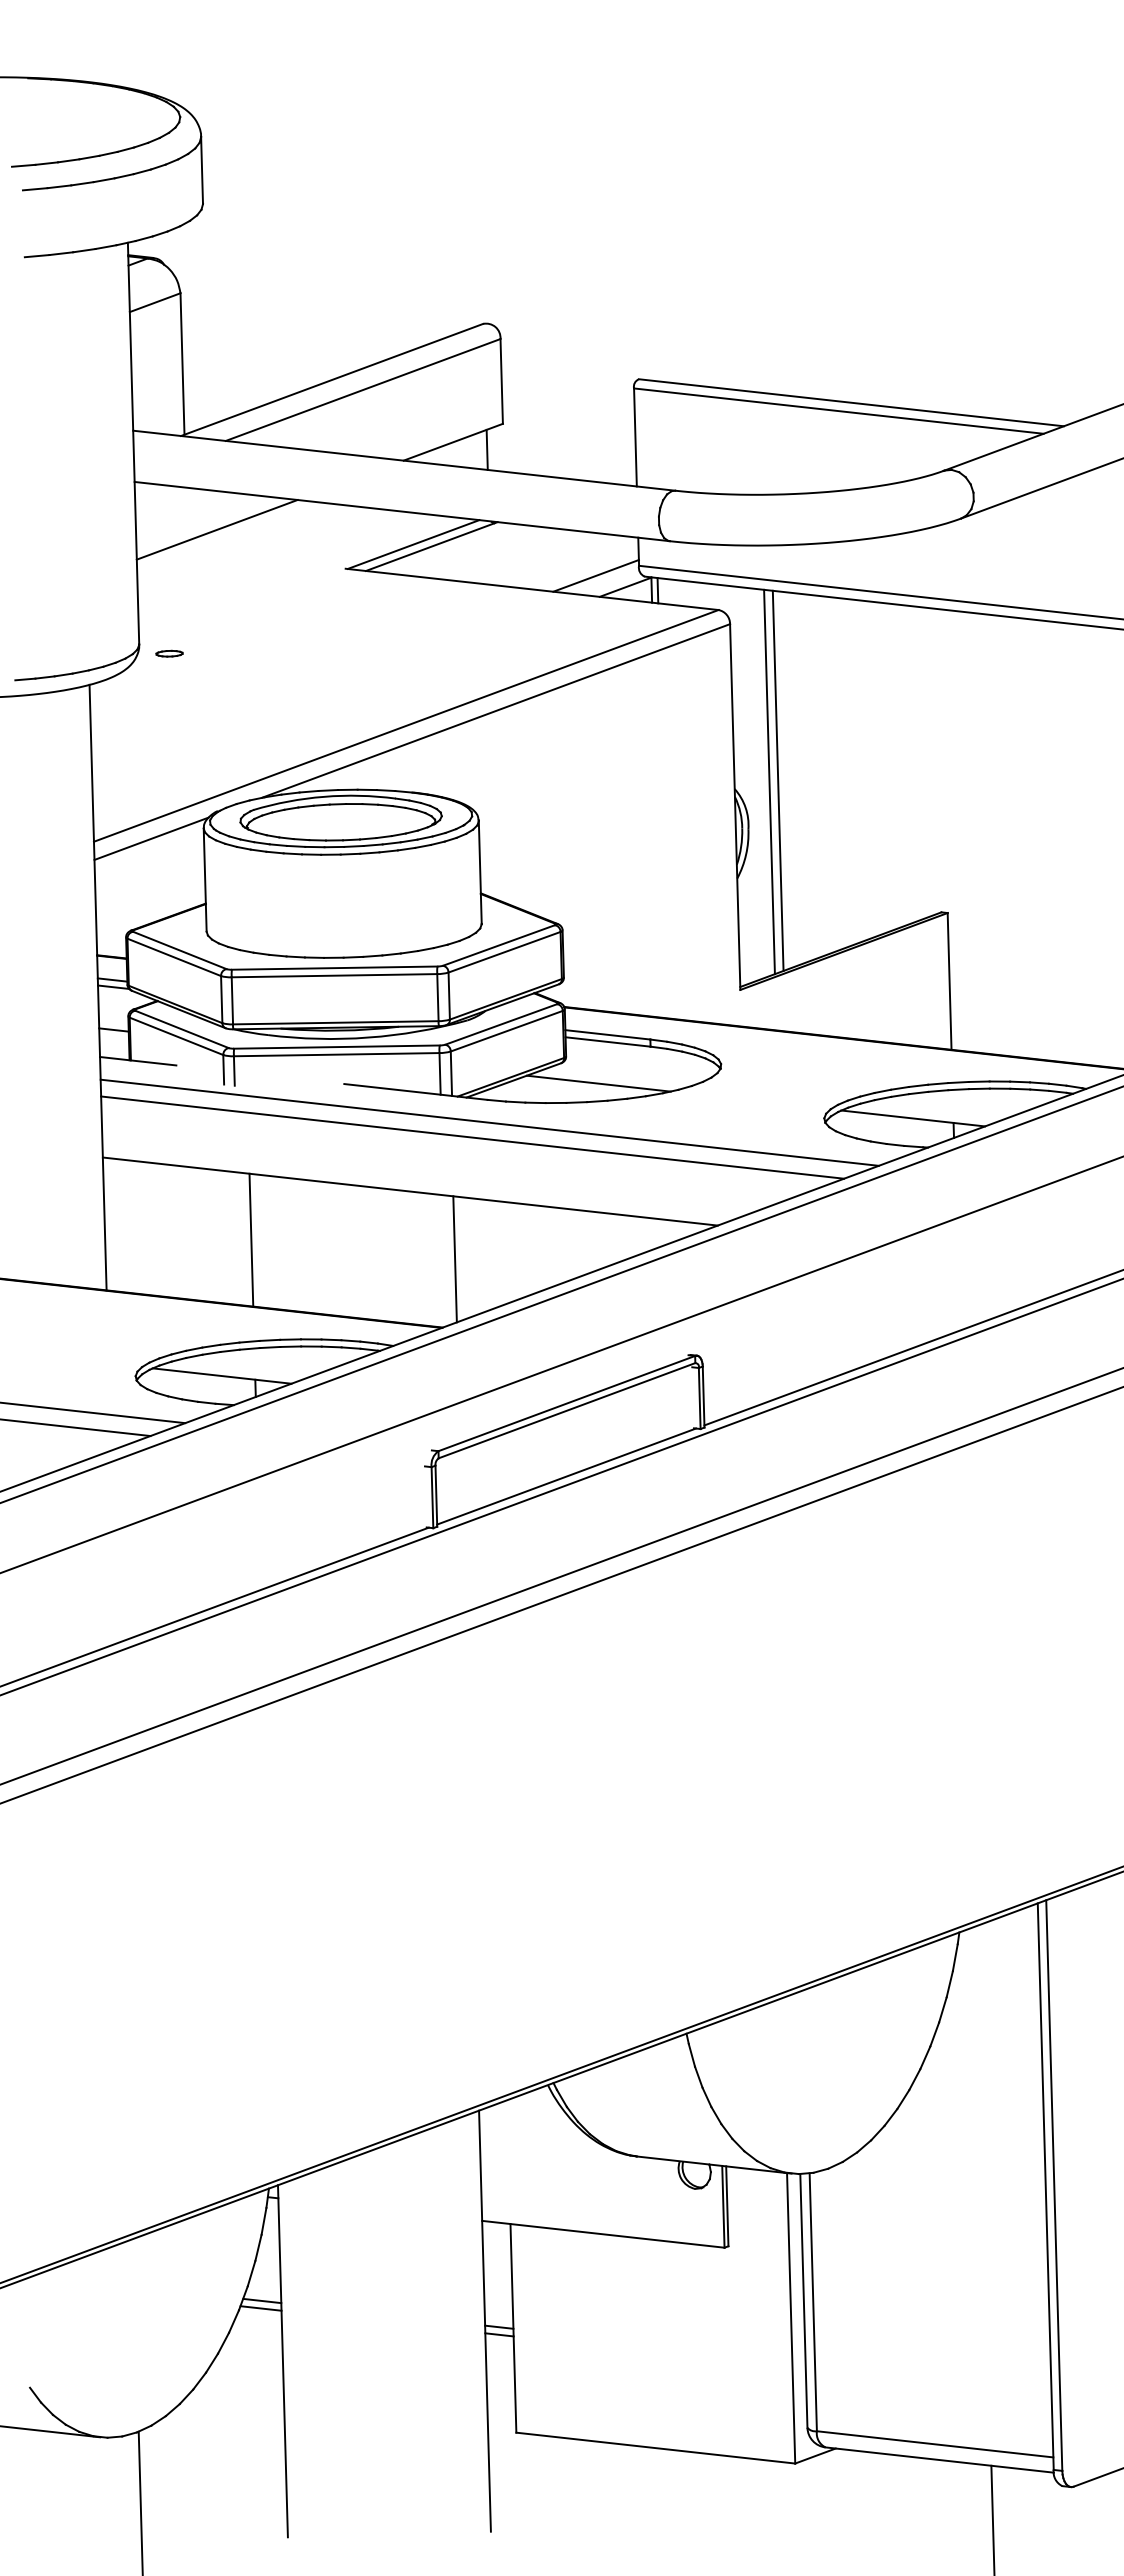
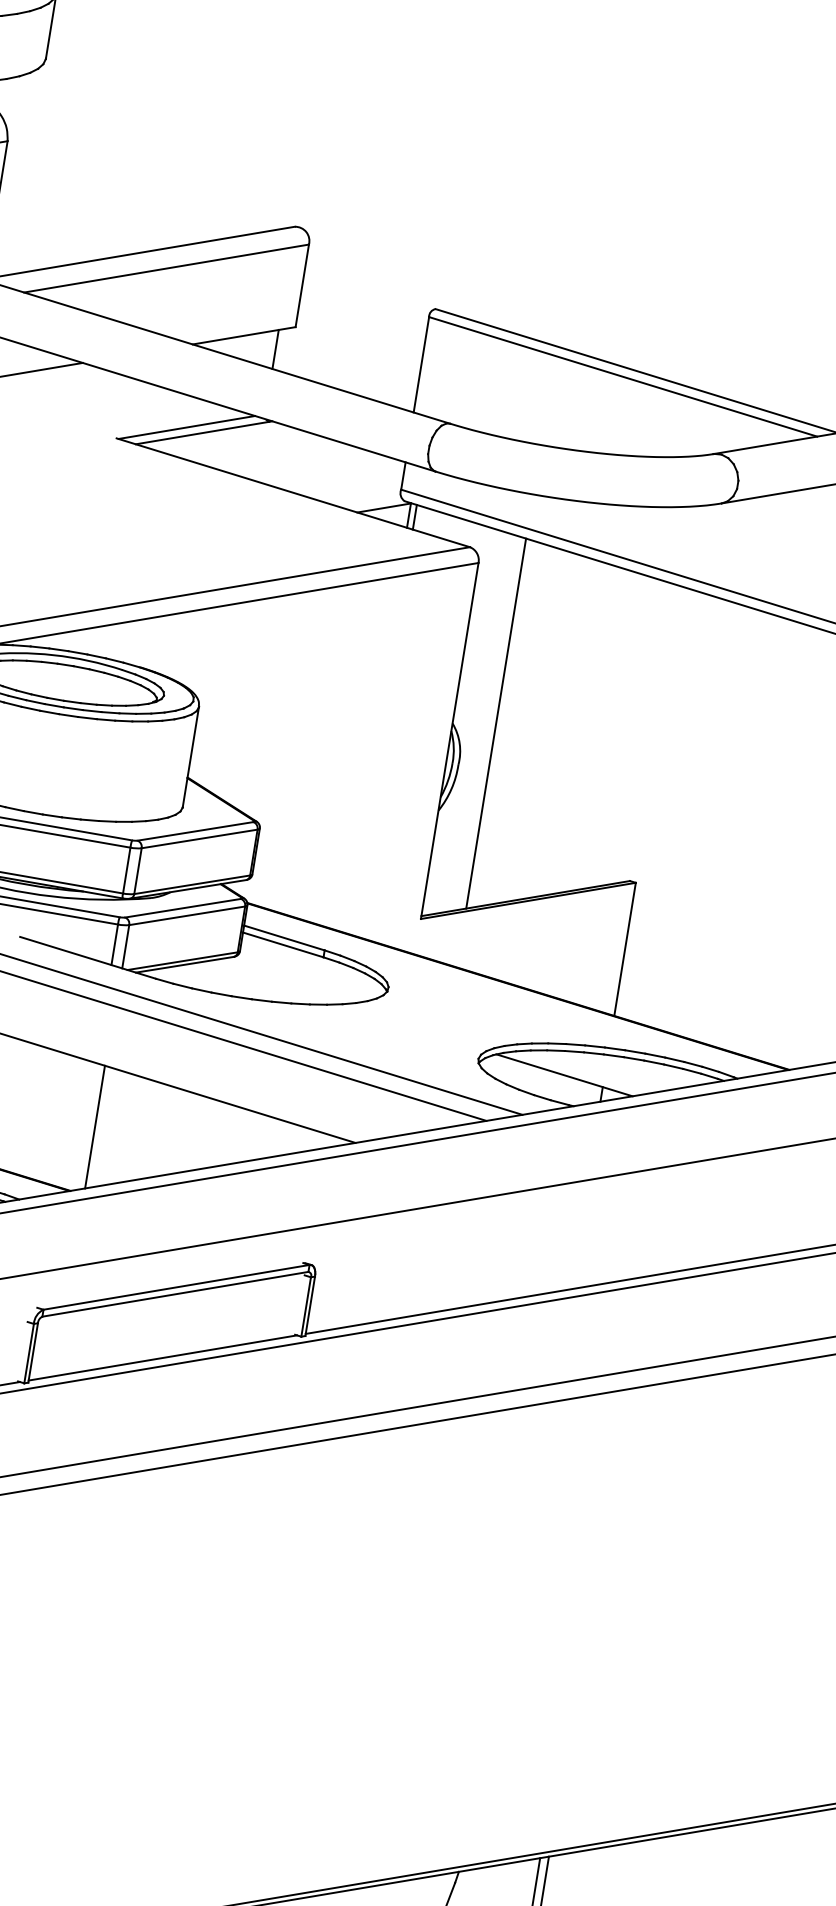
line: (595, 575) -> (357, 491), removed
line: (769, 781) -> (487, 722), removed
line: (598, 1083) -> (266, 983), removed

